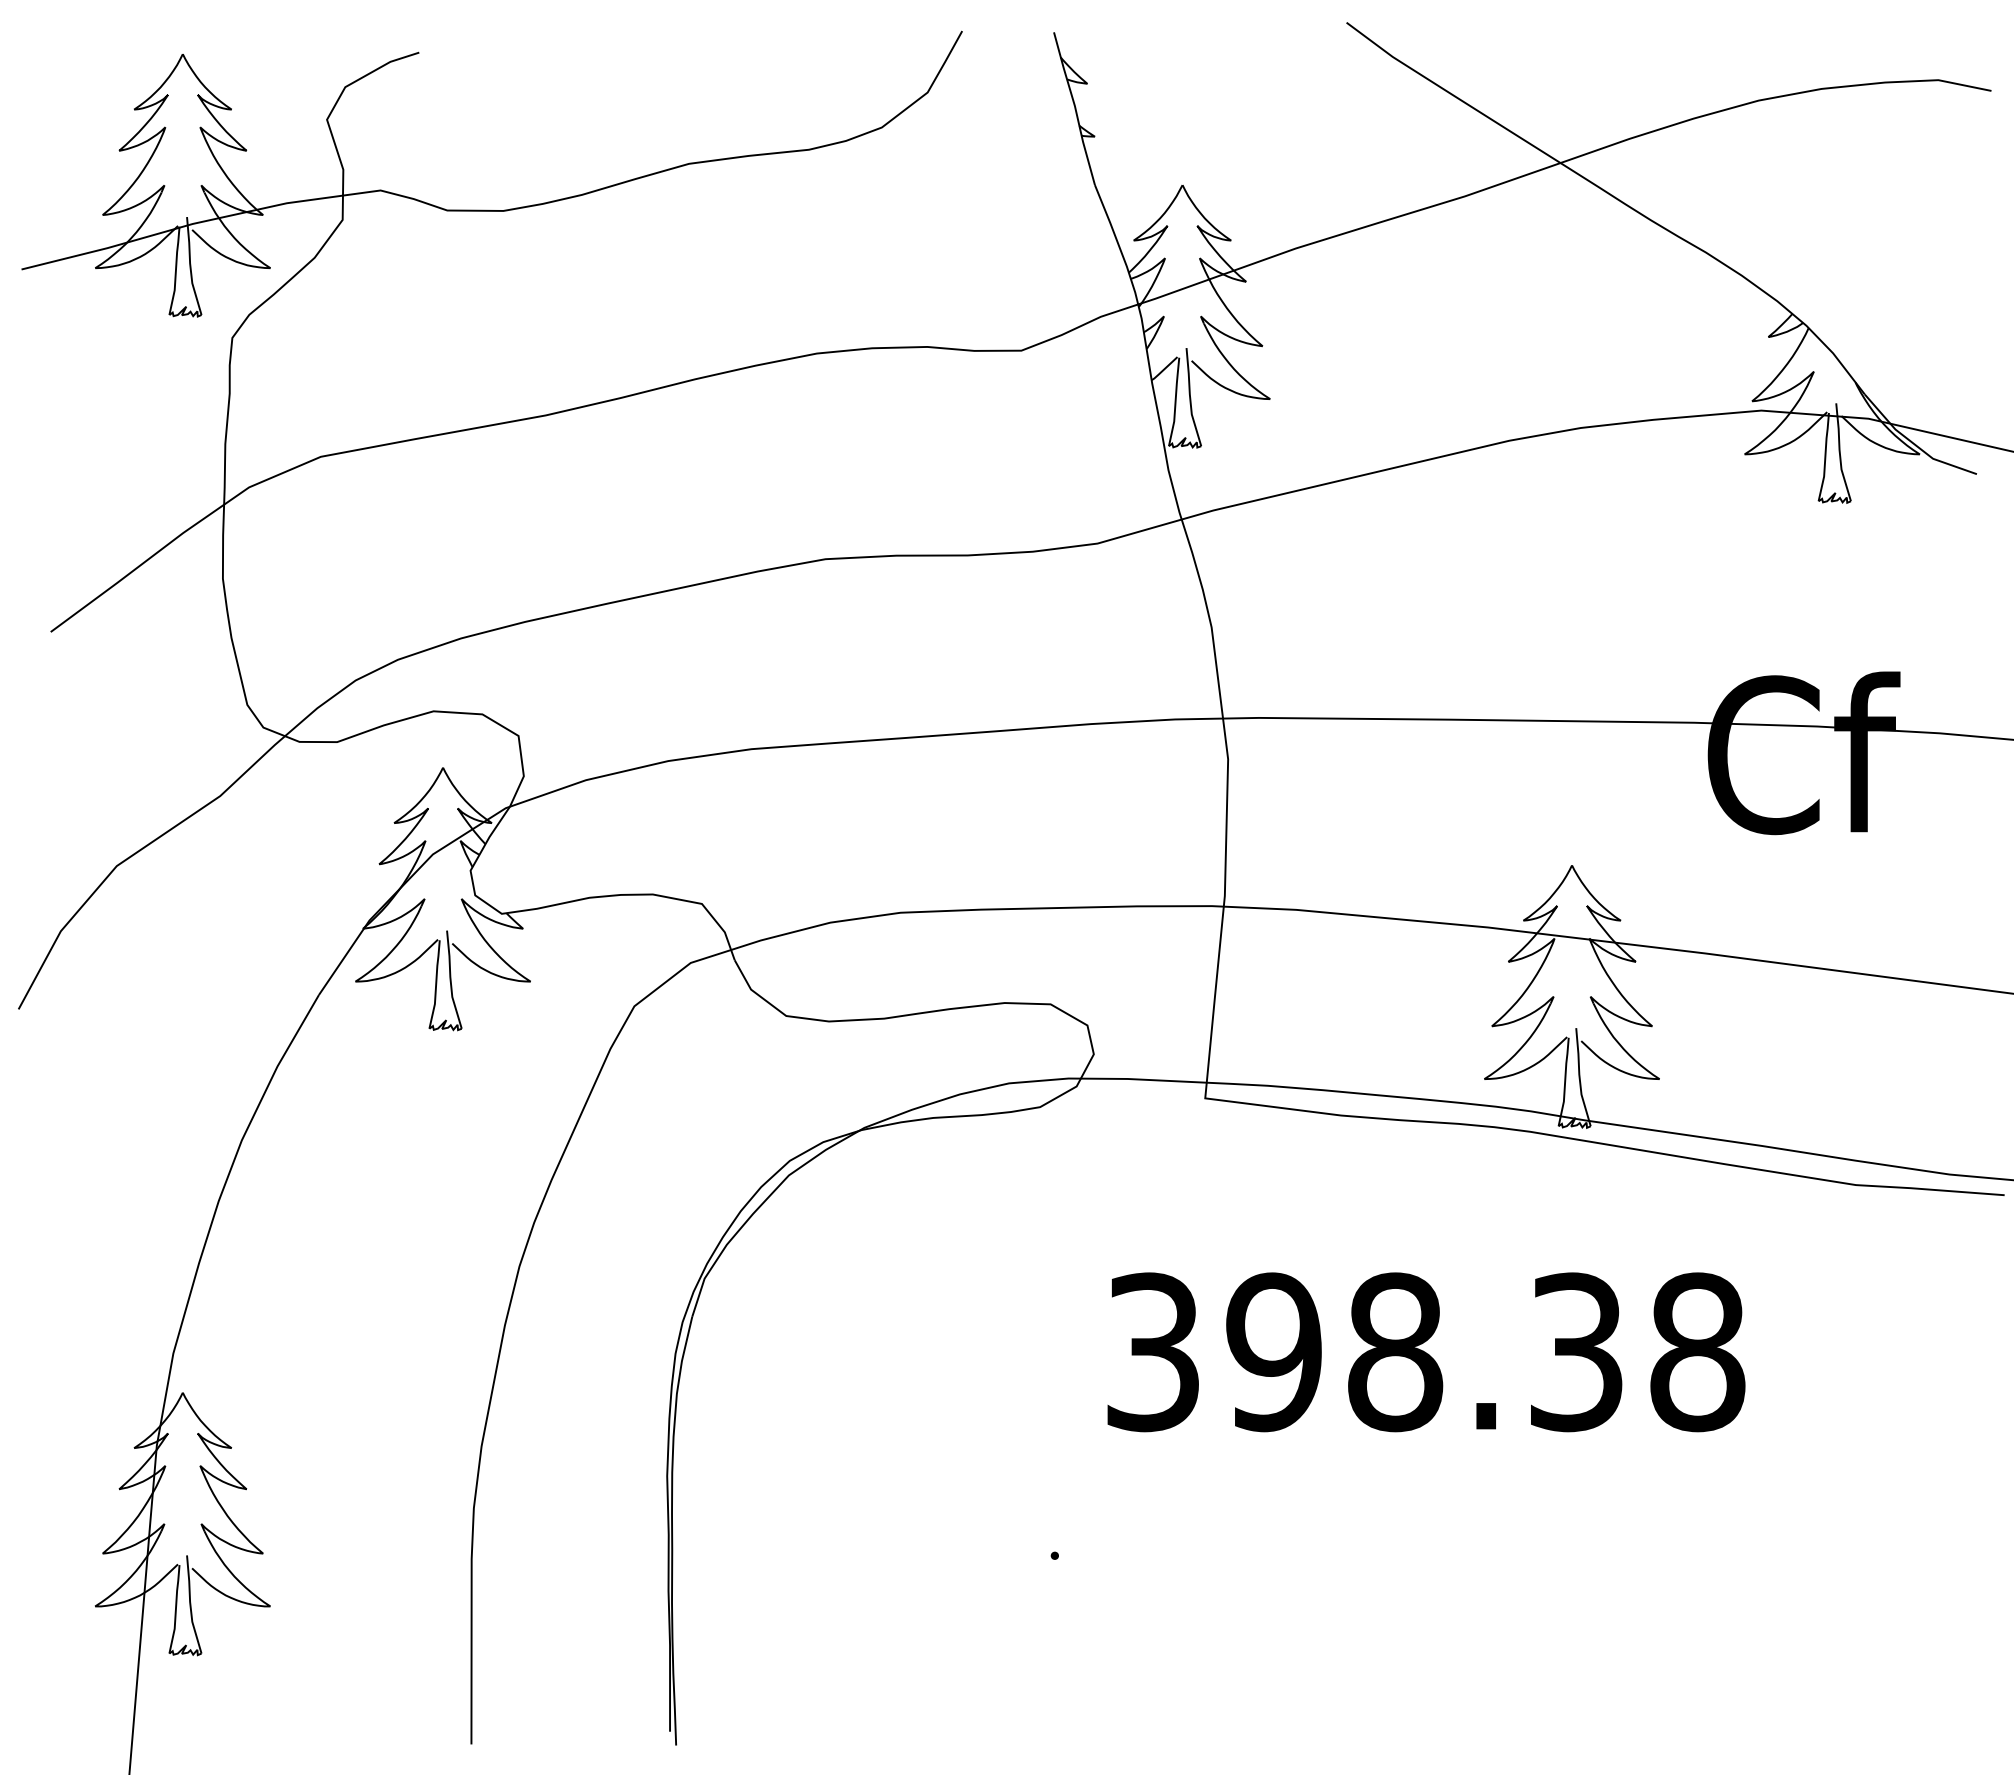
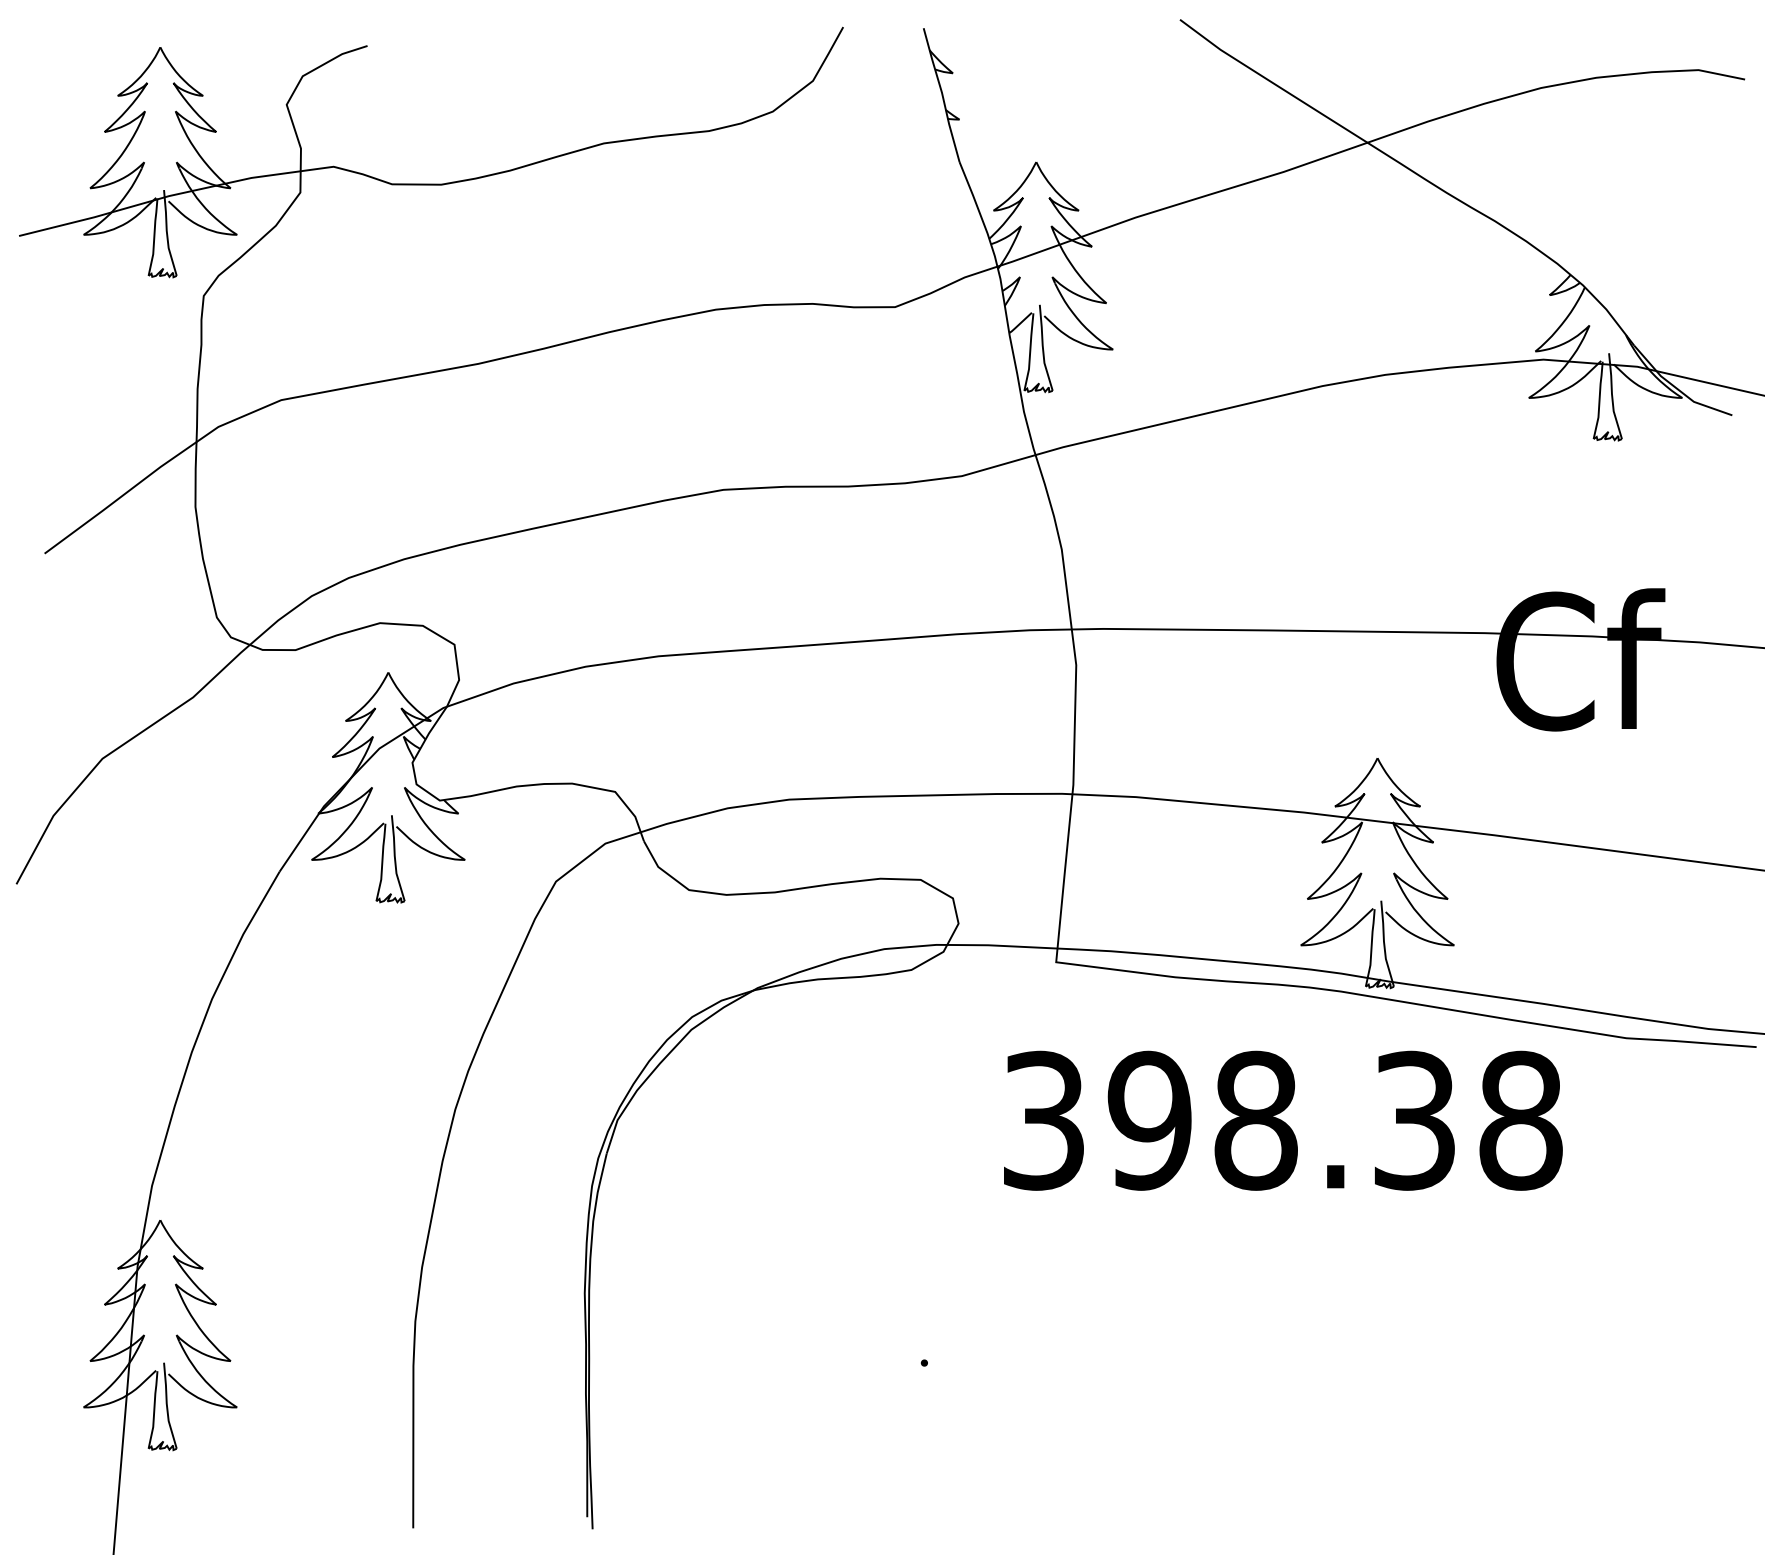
text: (1426, 1352) -> (1283, 1120), moved

